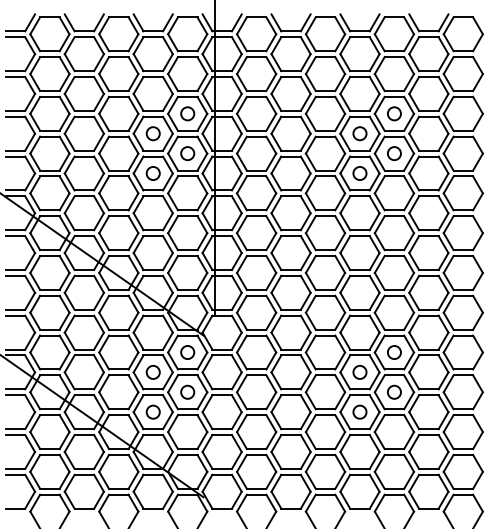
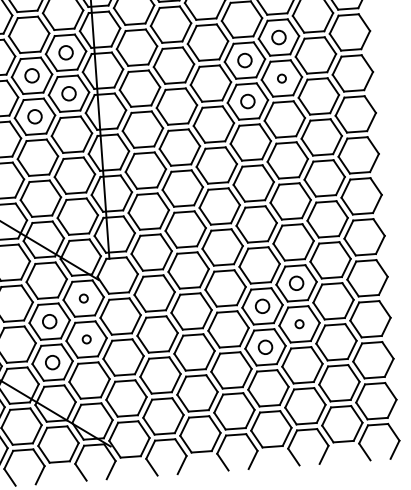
circle: (394, 153) -> (281, 78), size x0.6
circle: (187, 352) -> (83, 298), size x0.6
circle: (187, 391) -> (86, 338), size x0.6
circle: (394, 391) -> (299, 323), size x0.6

